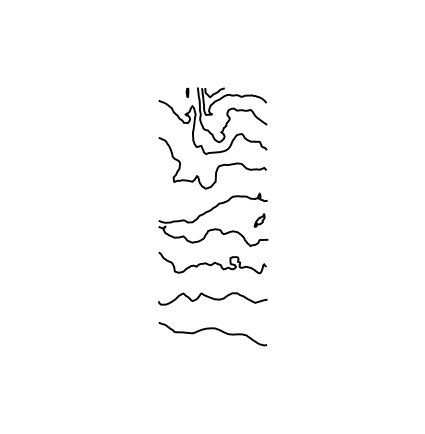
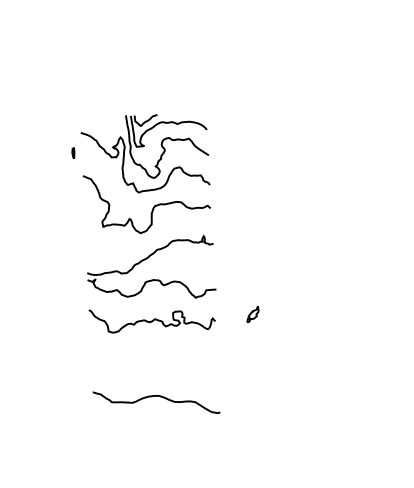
curve: (187, 92) -> (73, 152), moved
part: (259, 220) -> (252, 314), moved
curve: (212, 298) -> (154, 361), removed

